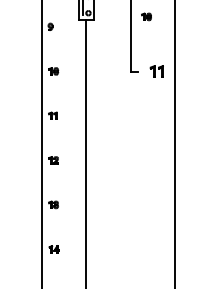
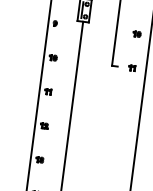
part: (146, 16) -> (136, 33), moved
part: (156, 71) -> (131, 68), size x0.62

